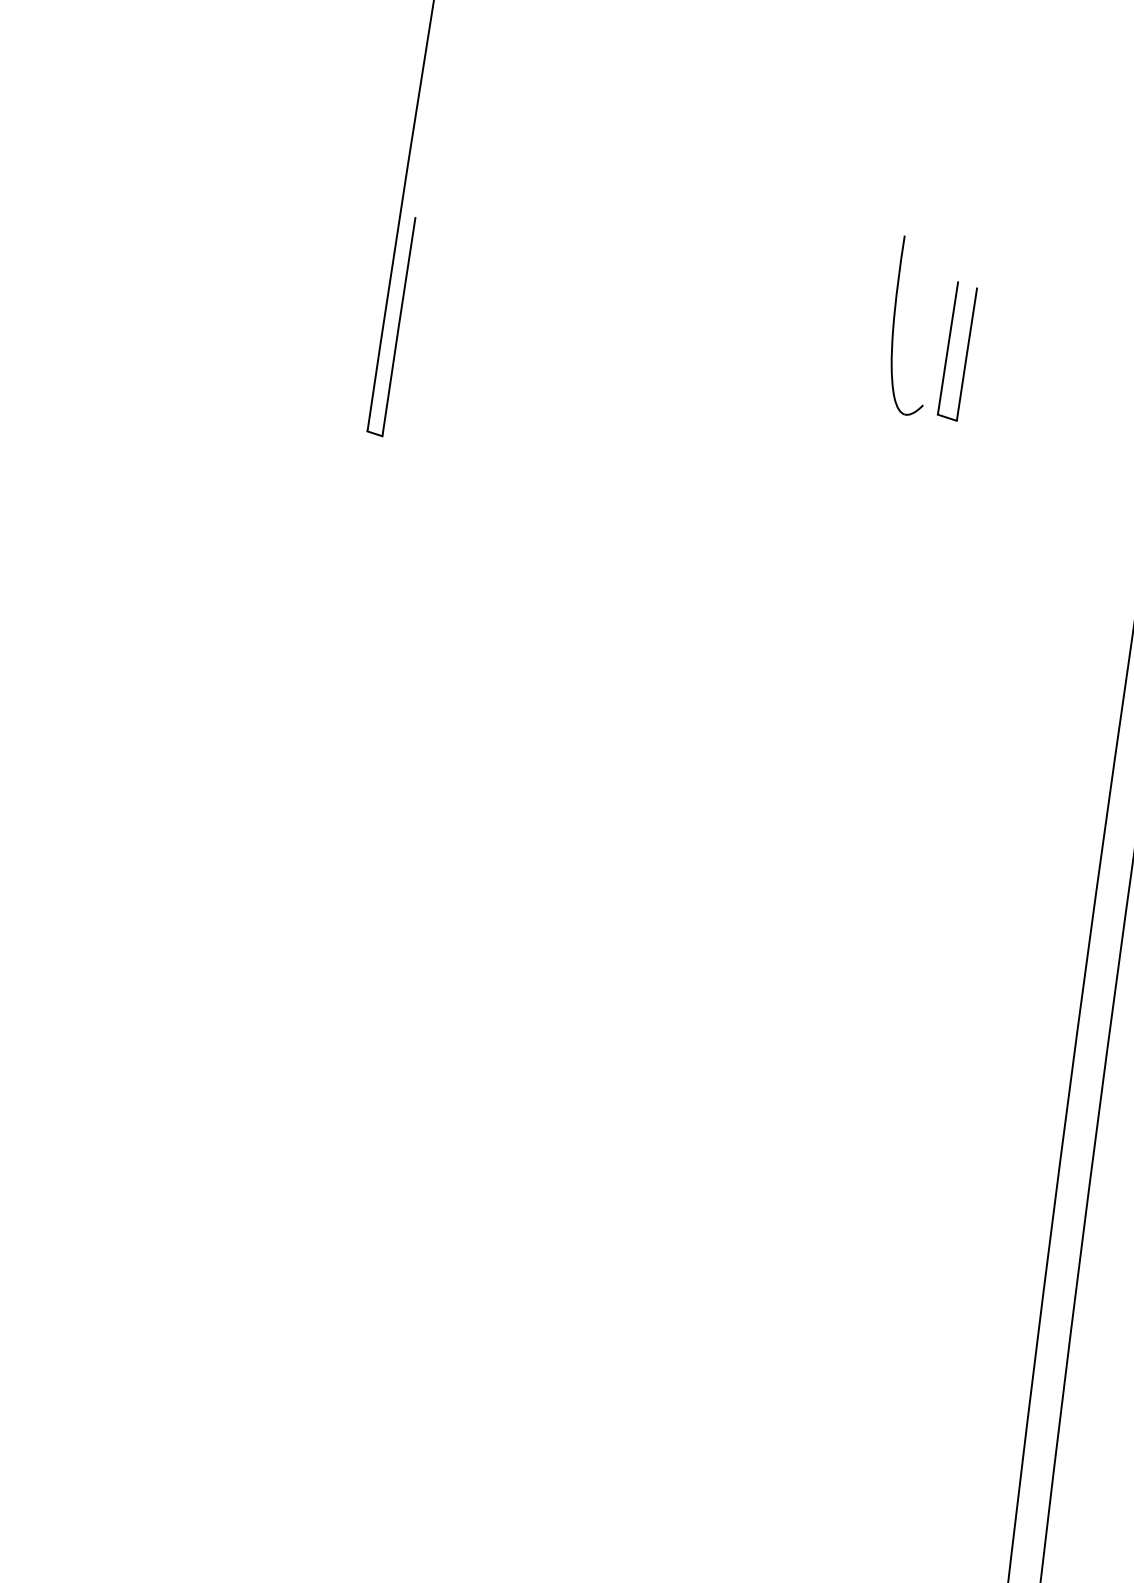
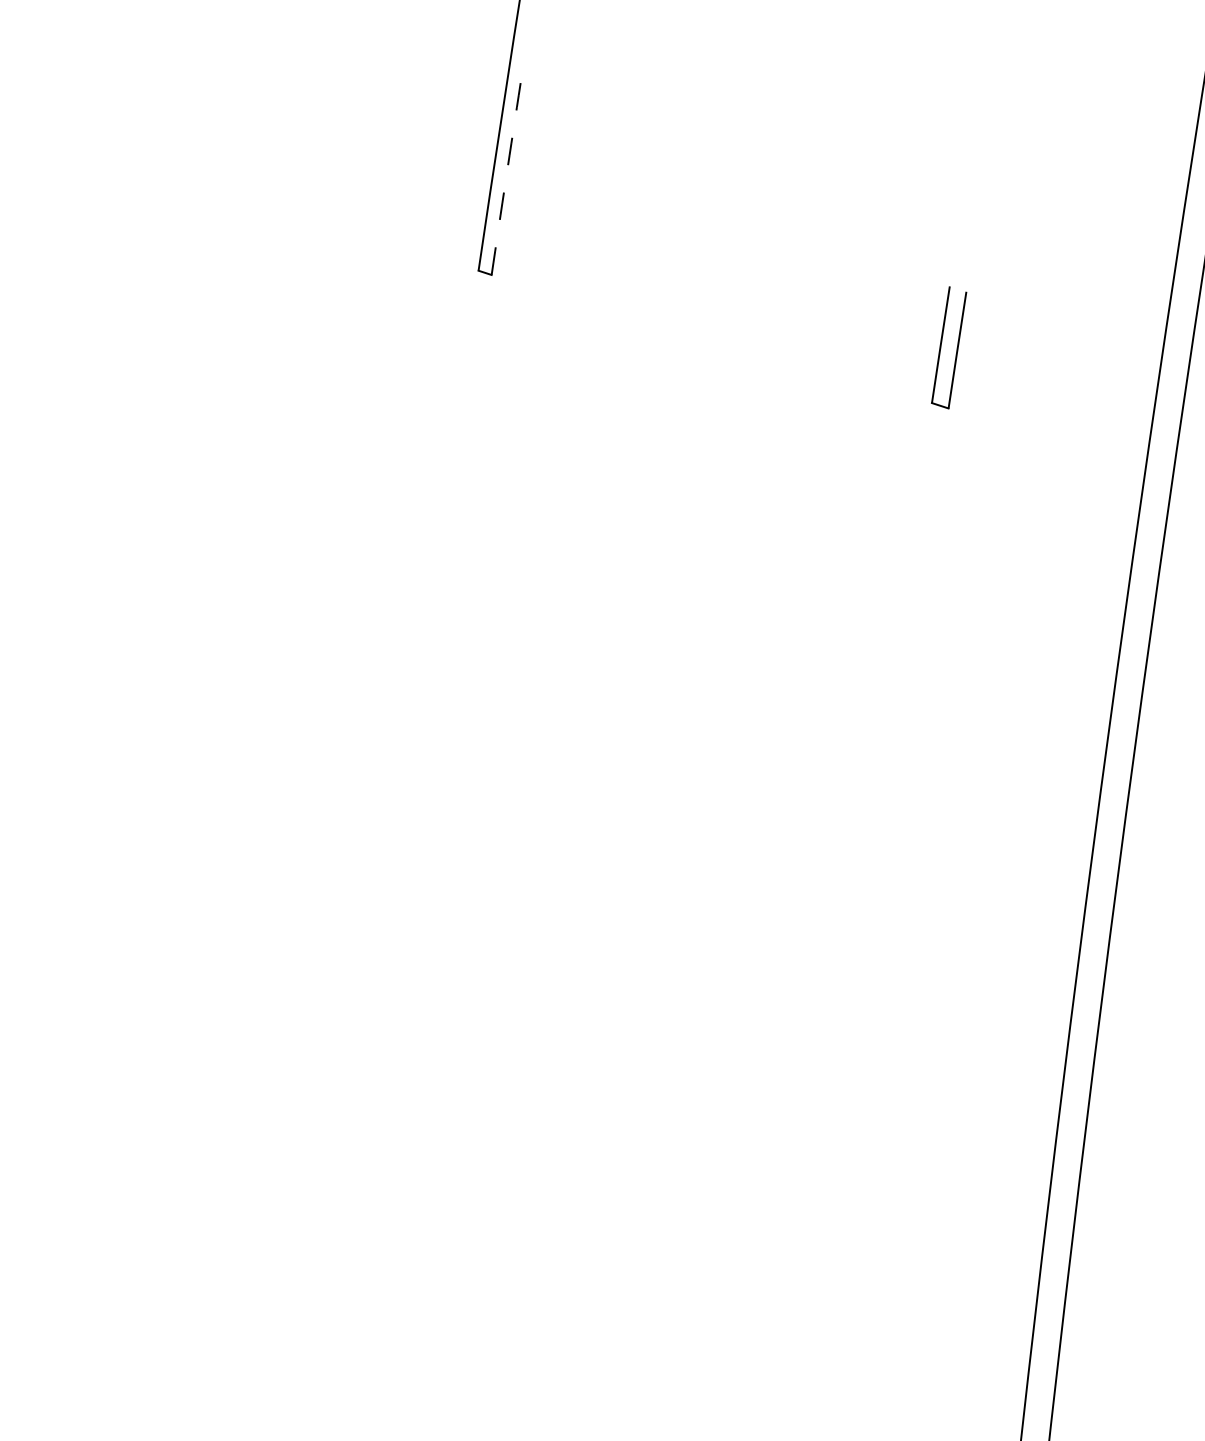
part: (895, 324) -> (940, 177), removed
arc: (399, 327) -> (506, 179), solid -> dashed
part: (965, 351) -> (956, 347), moved

